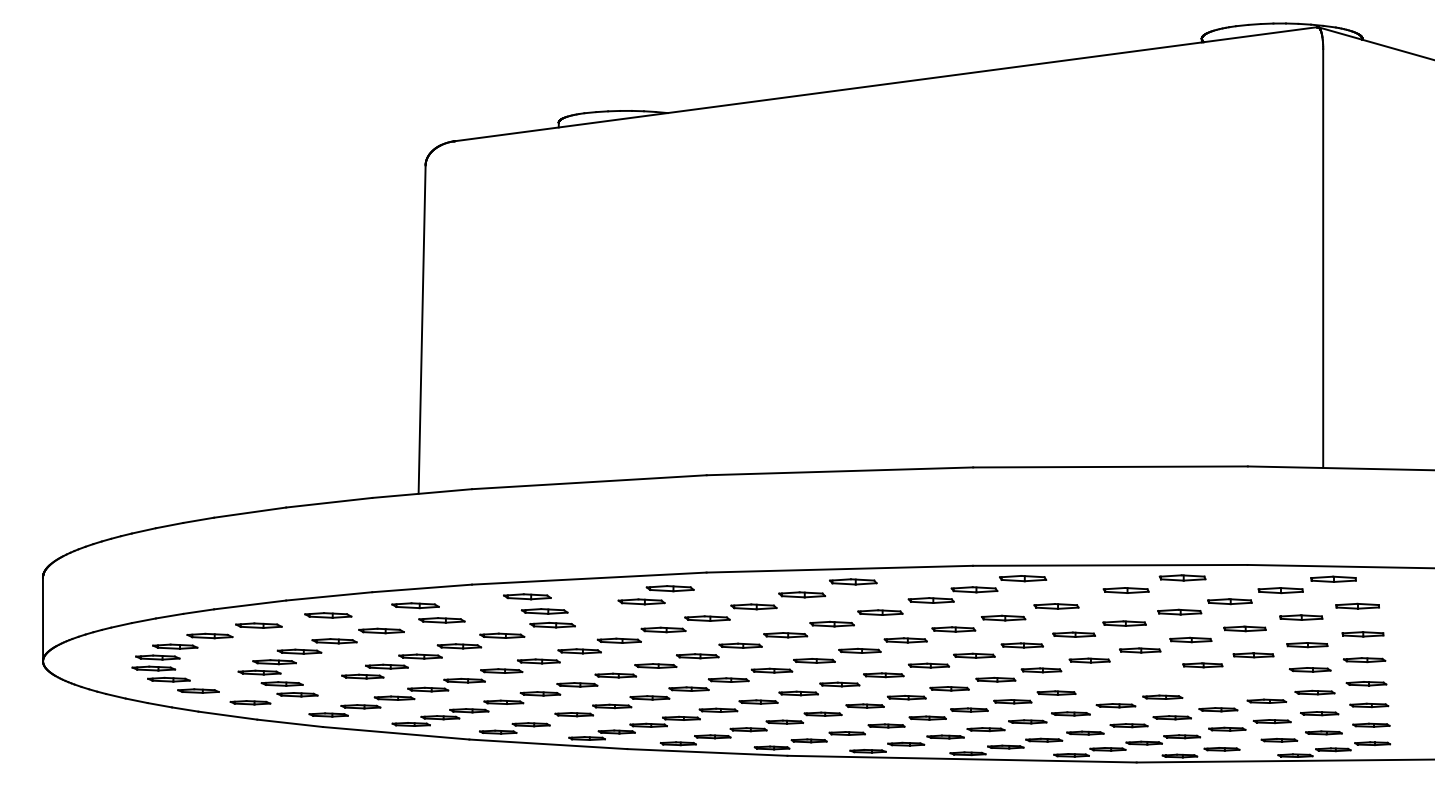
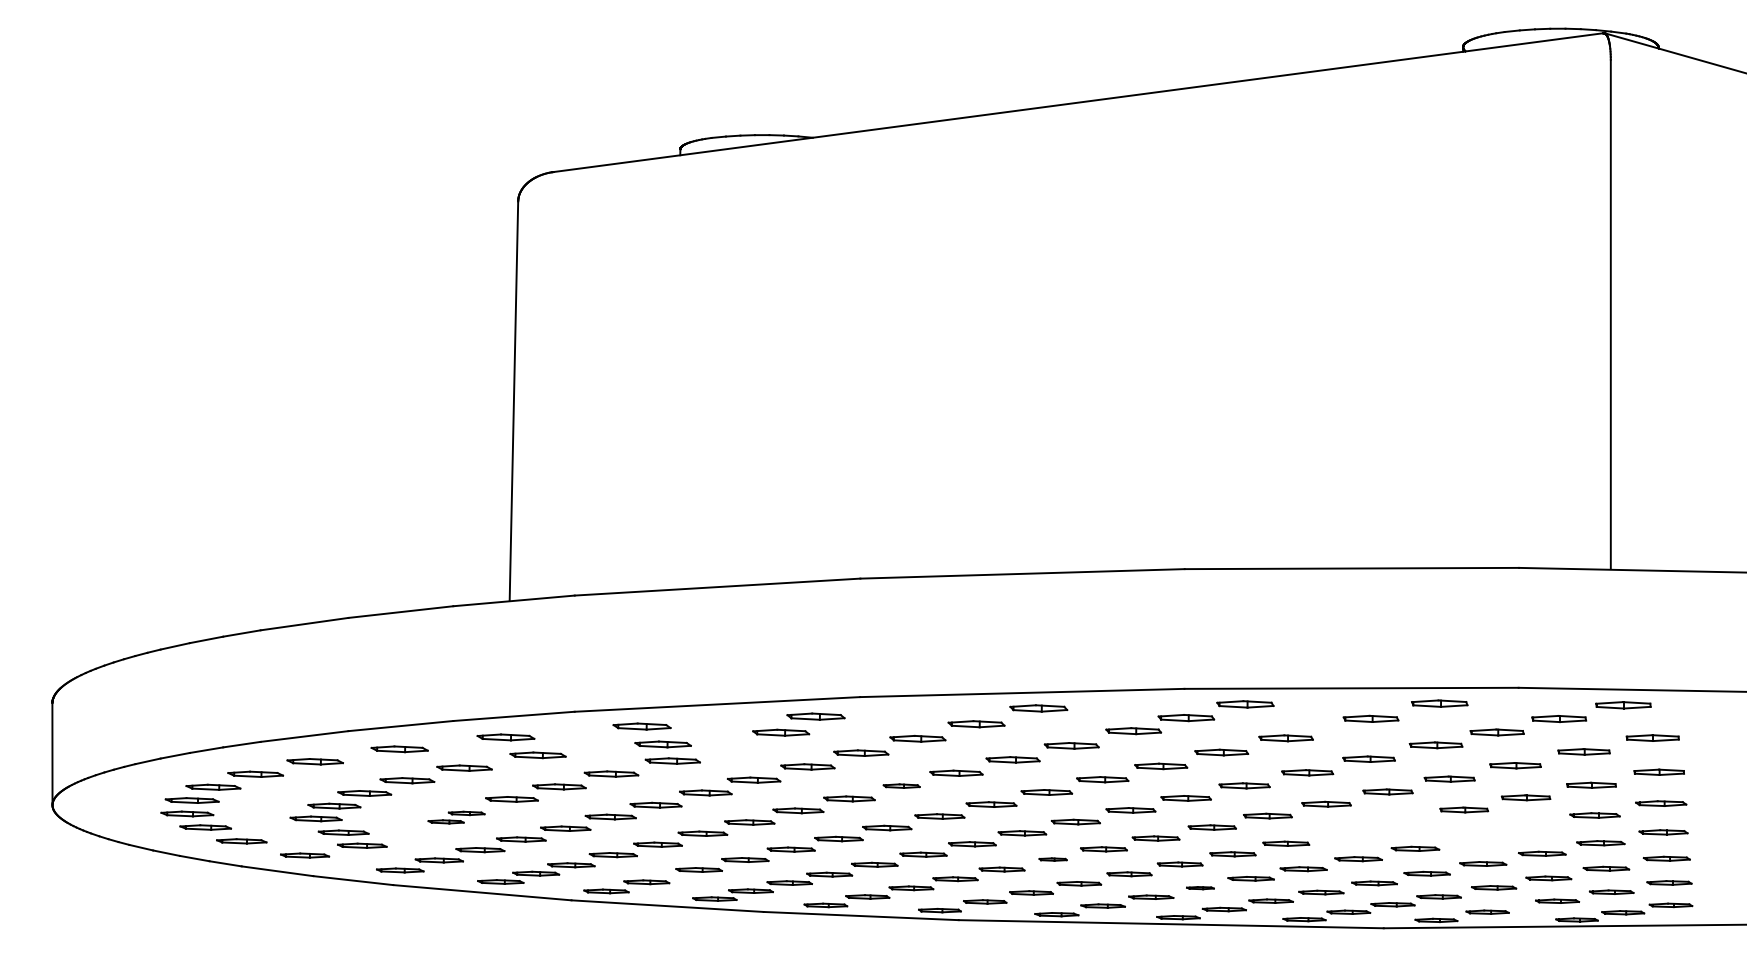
part: (740, 645) -> (901, 785), size x0.7
part: (374, 671) -> (456, 817), size x0.7
part: (864, 705) -> (1052, 859), size x0.6
part: (986, 728) -> (1200, 887), size x0.6

